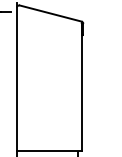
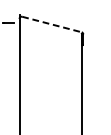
line: (50, 13) -> (51, 24), solid -> dashed

